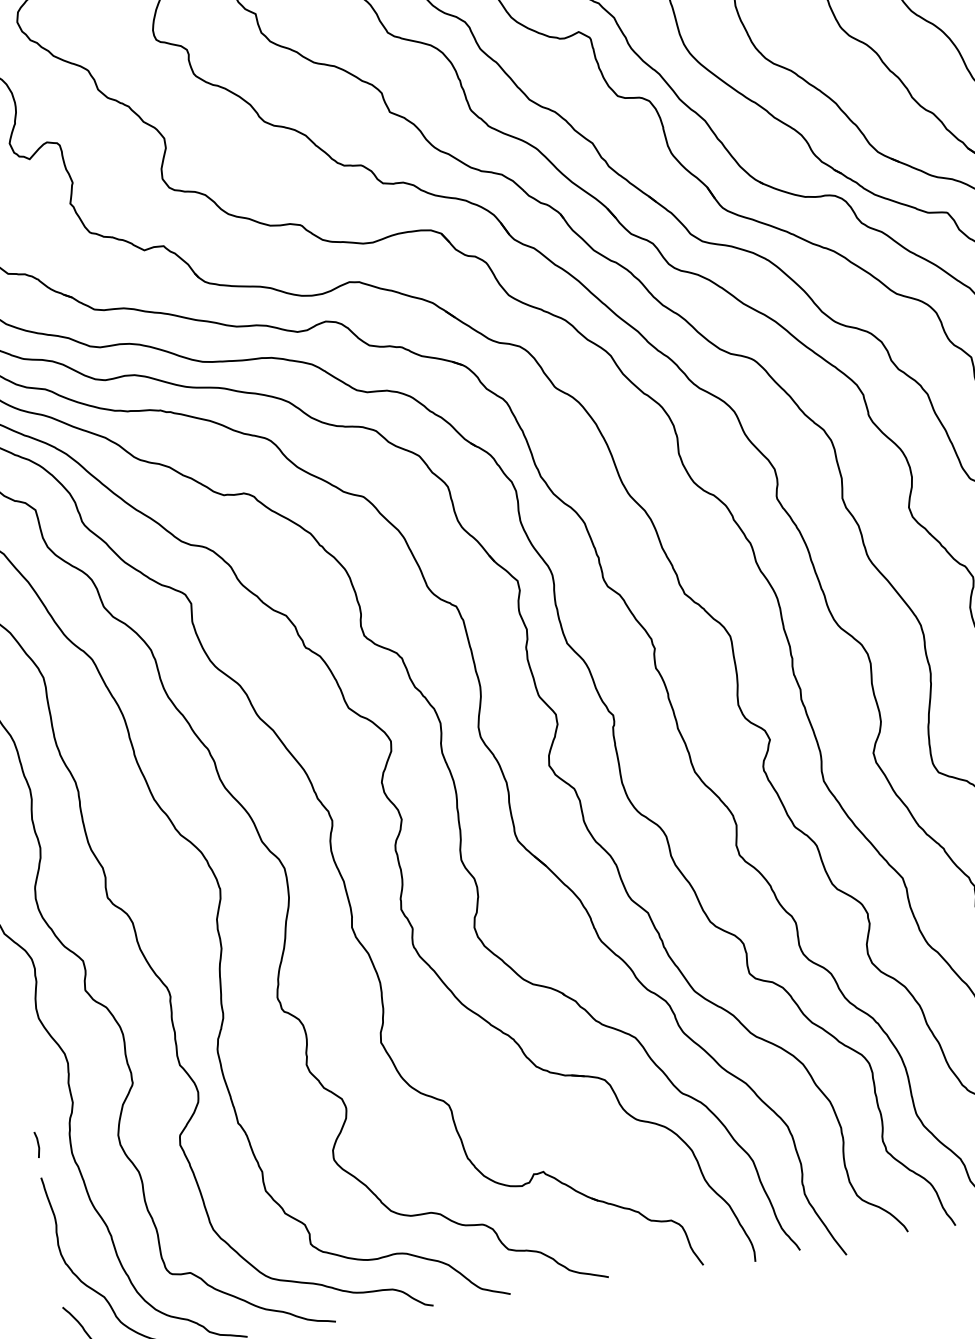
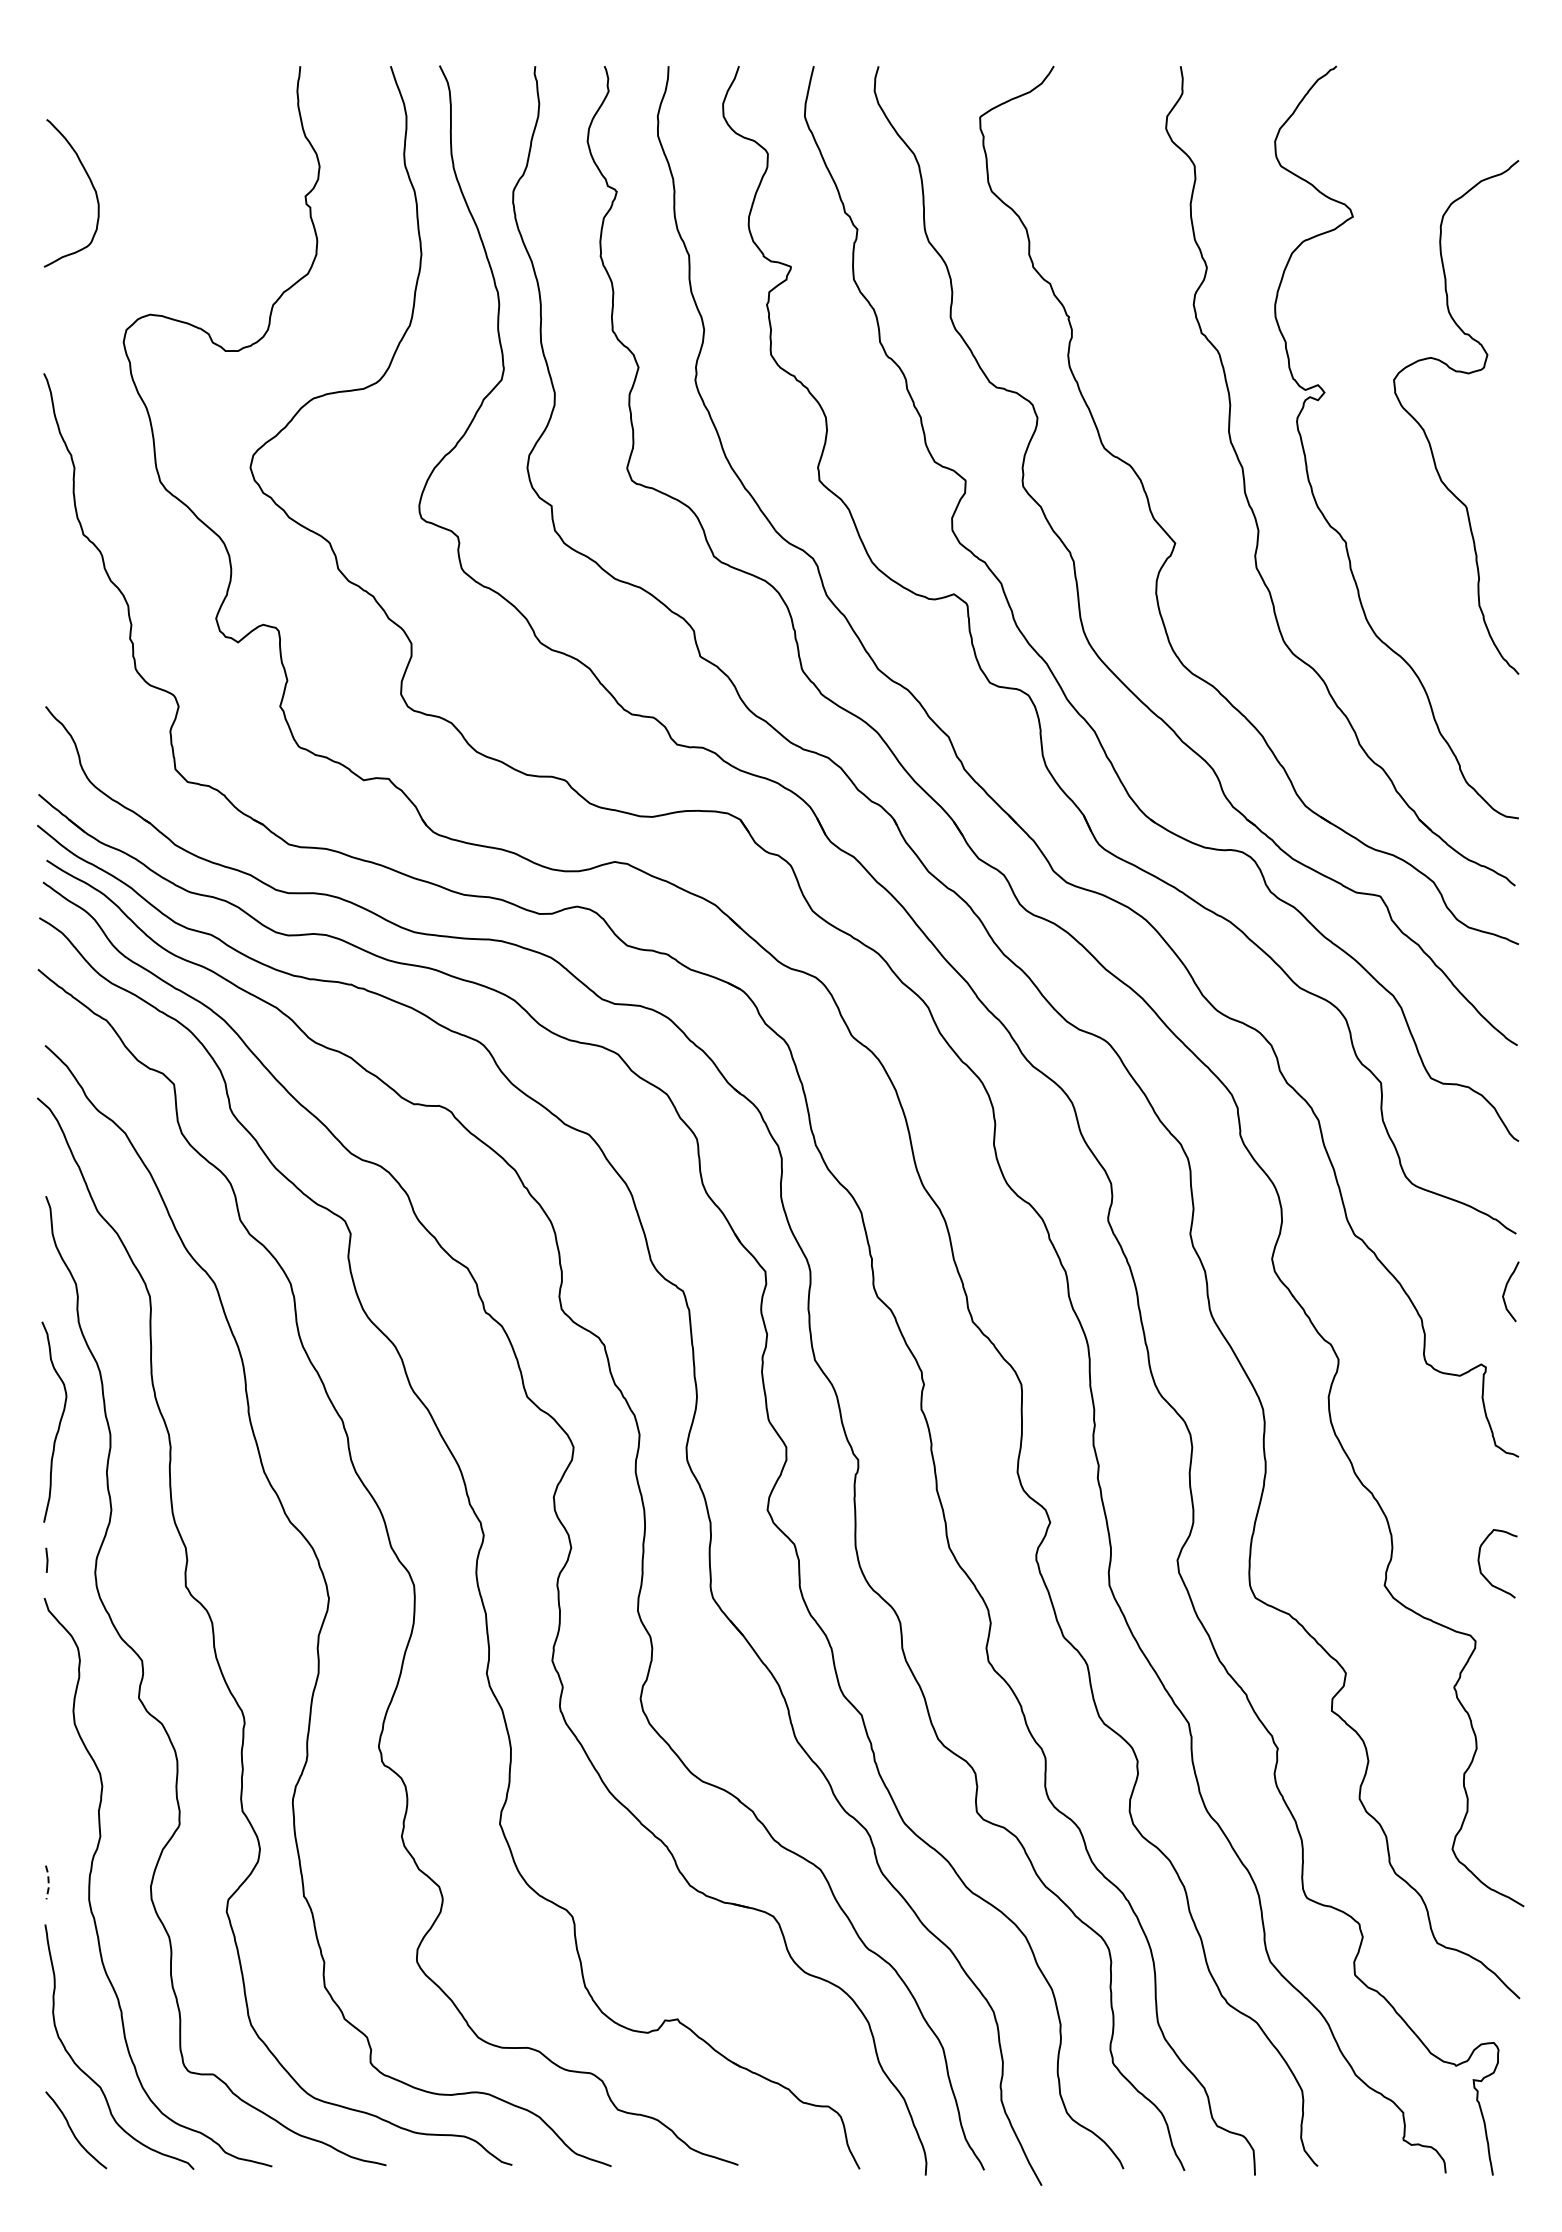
line: (38, 1144) -> (48, 1882), solid -> dashed

